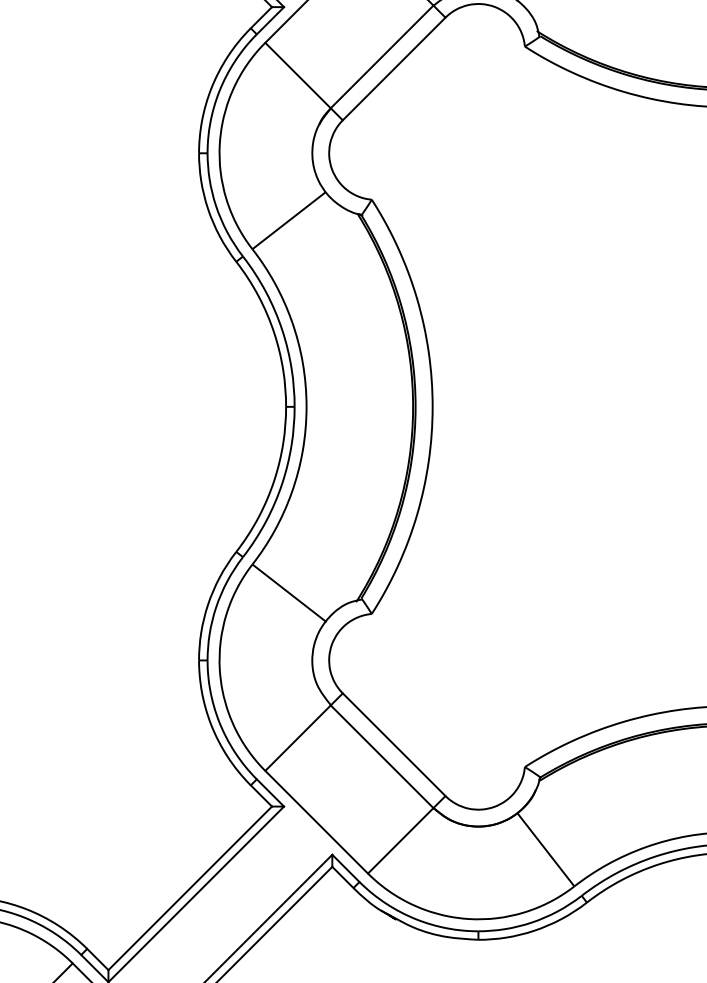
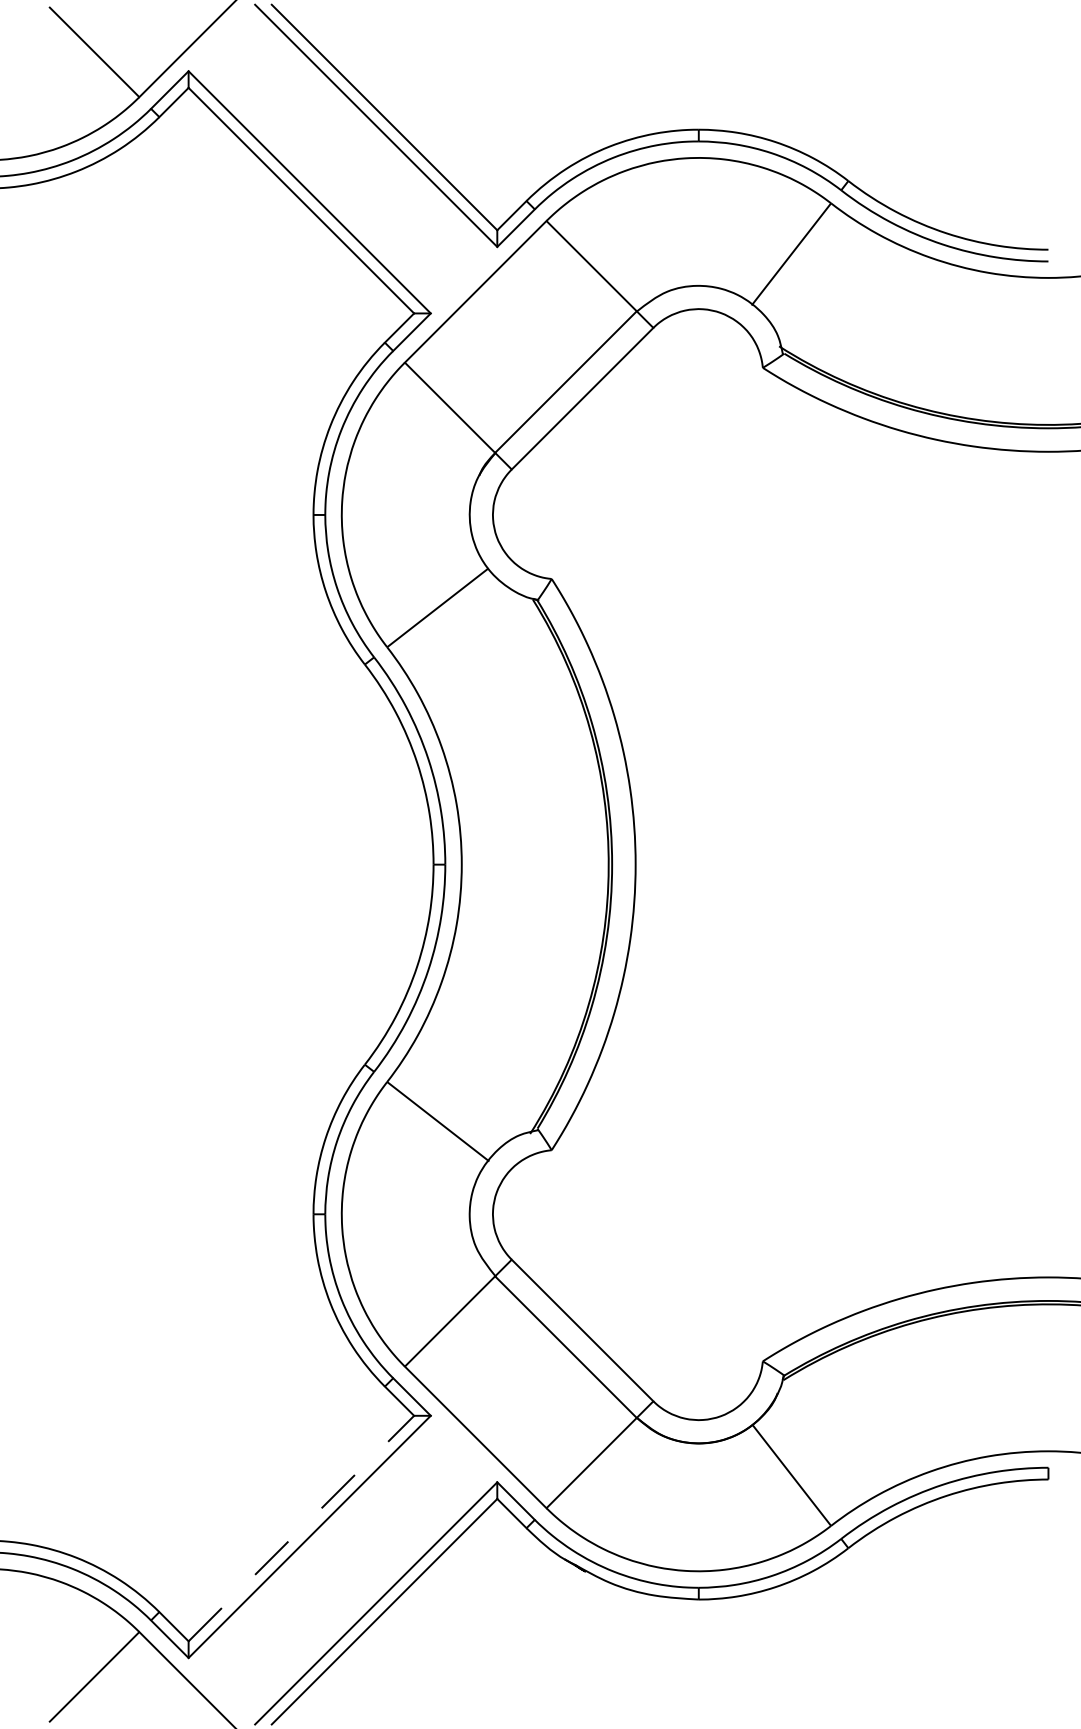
line: (190, 888) -> (301, 1528), solid -> dashed

